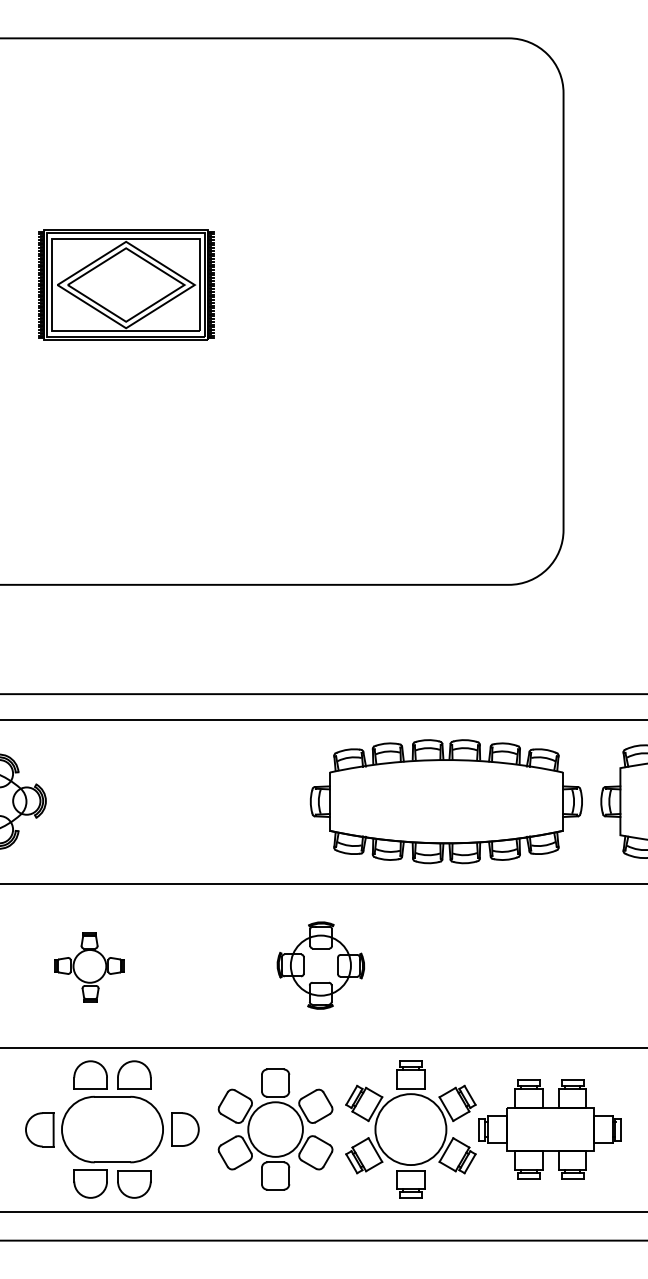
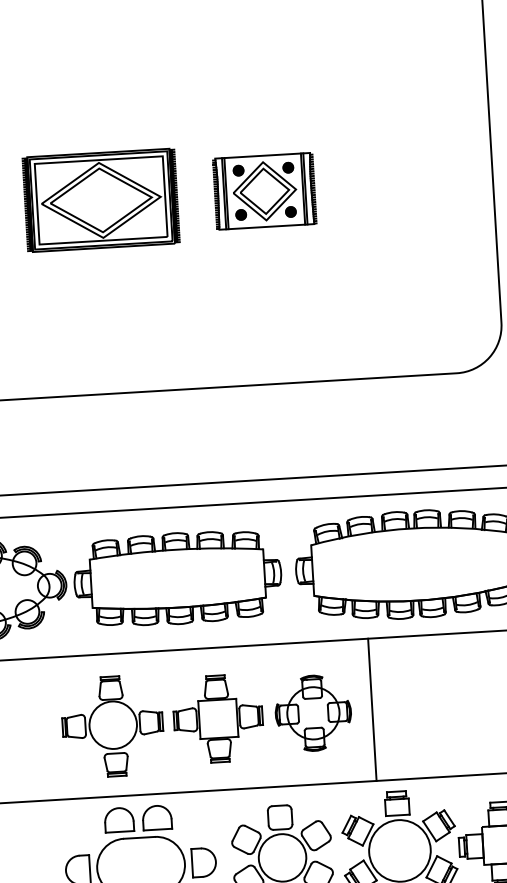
part: (126, 284) -> (101, 199), moved
part: (300, 362) -> (264, 191), added
part: (174, 801) -> (177, 578), added
part: (210, 965) -> (217, 718), added
line: (388, 965) -> (372, 709), added
part: (89, 967) -> (112, 726), size x1.67

